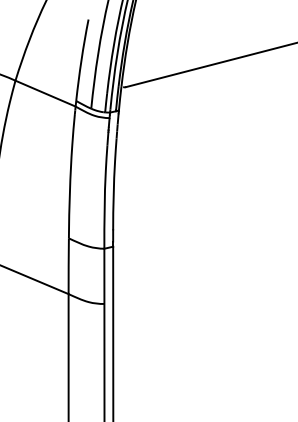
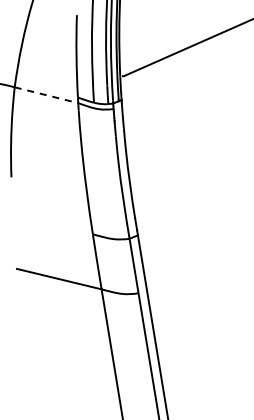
line: (45, 93) -> (46, 95), solid -> dashed

